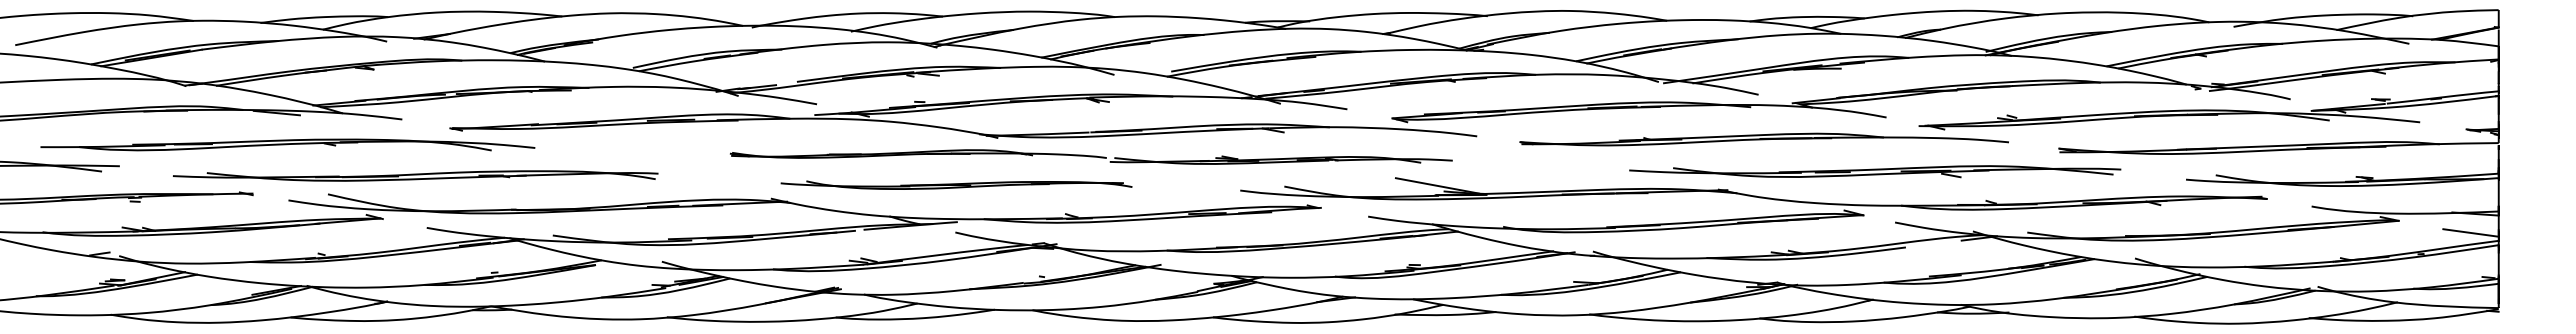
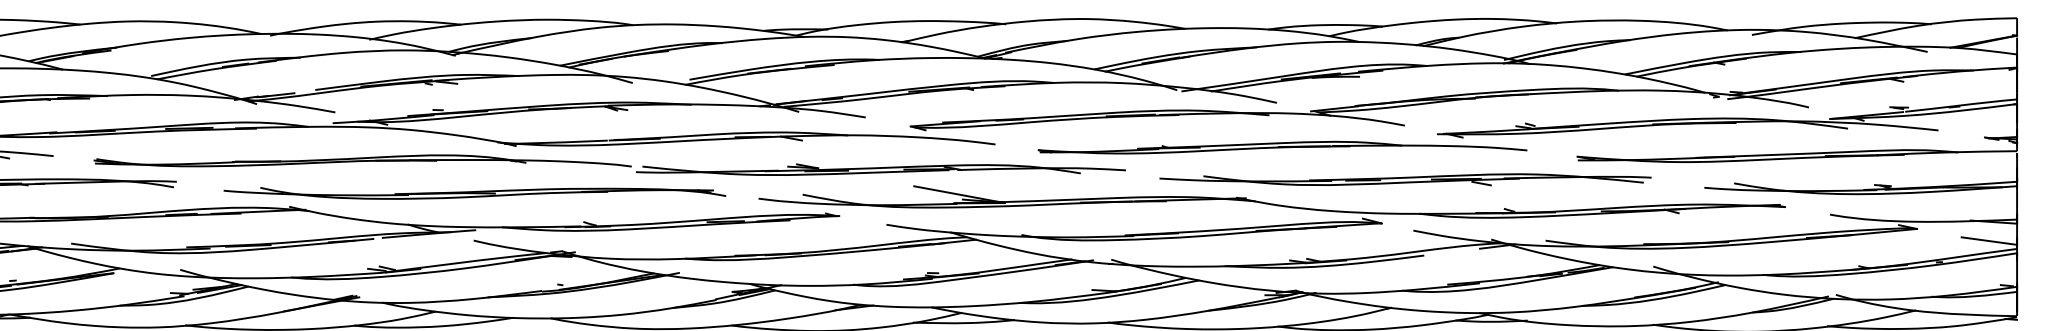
part: (1091, 156) -> (609, 164), size x1.43
part: (1875, 171) -> (1405, 179), moved
part: (956, 184) -> (474, 192), size x1.43

